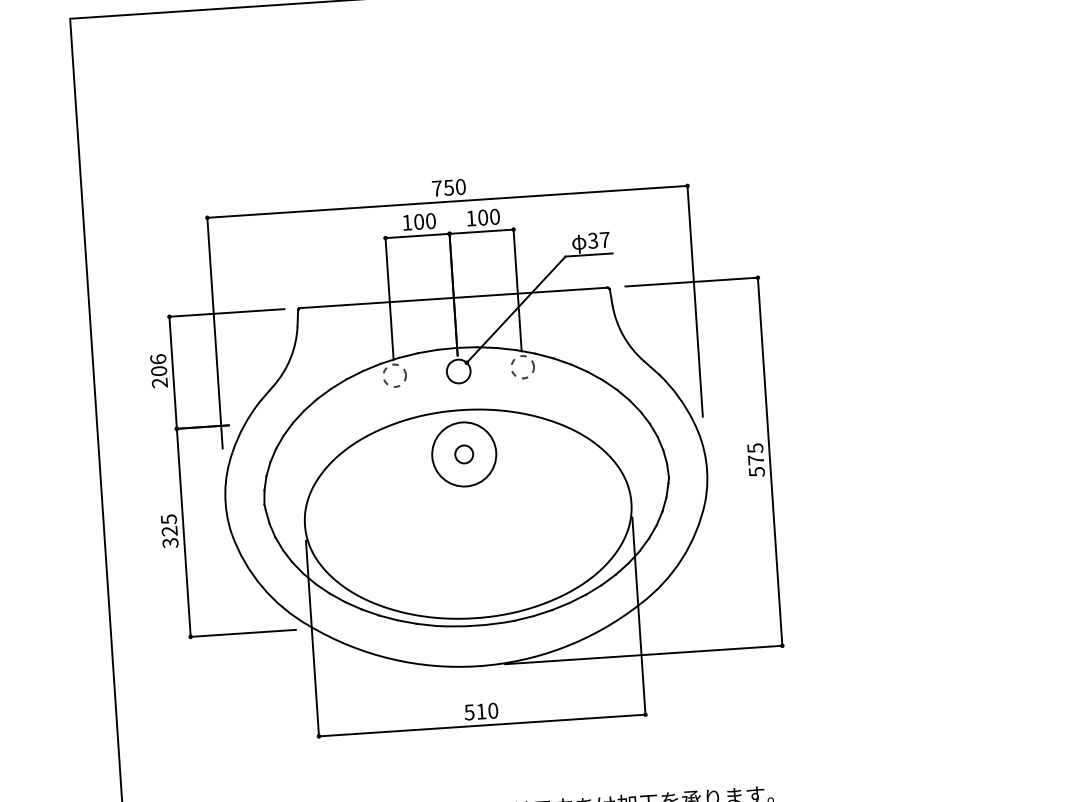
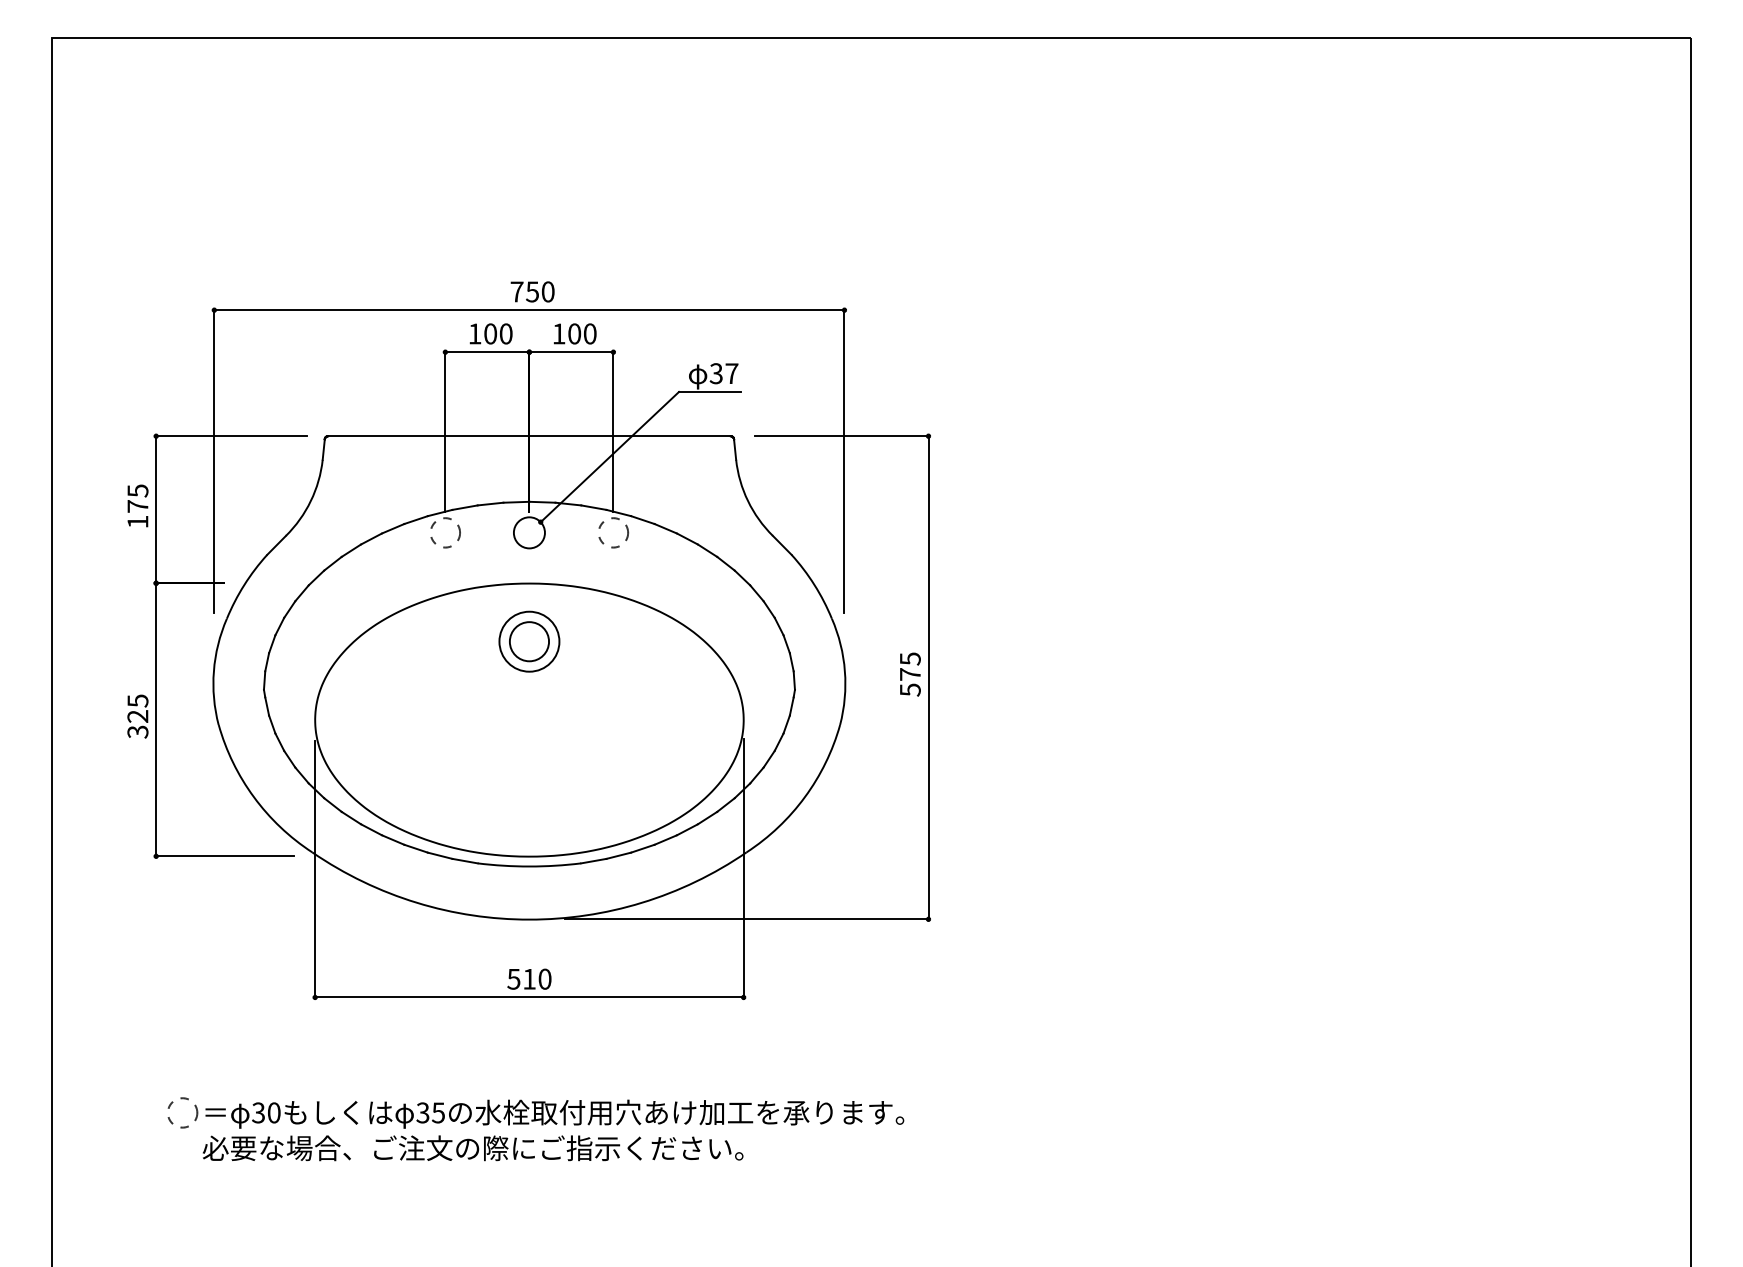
text: (158, 371) -> (137, 506), 206 -> 175
circle: (464, 454) -> (529, 641), size x0.71
circle: (464, 454) -> (529, 641), size x1.67

